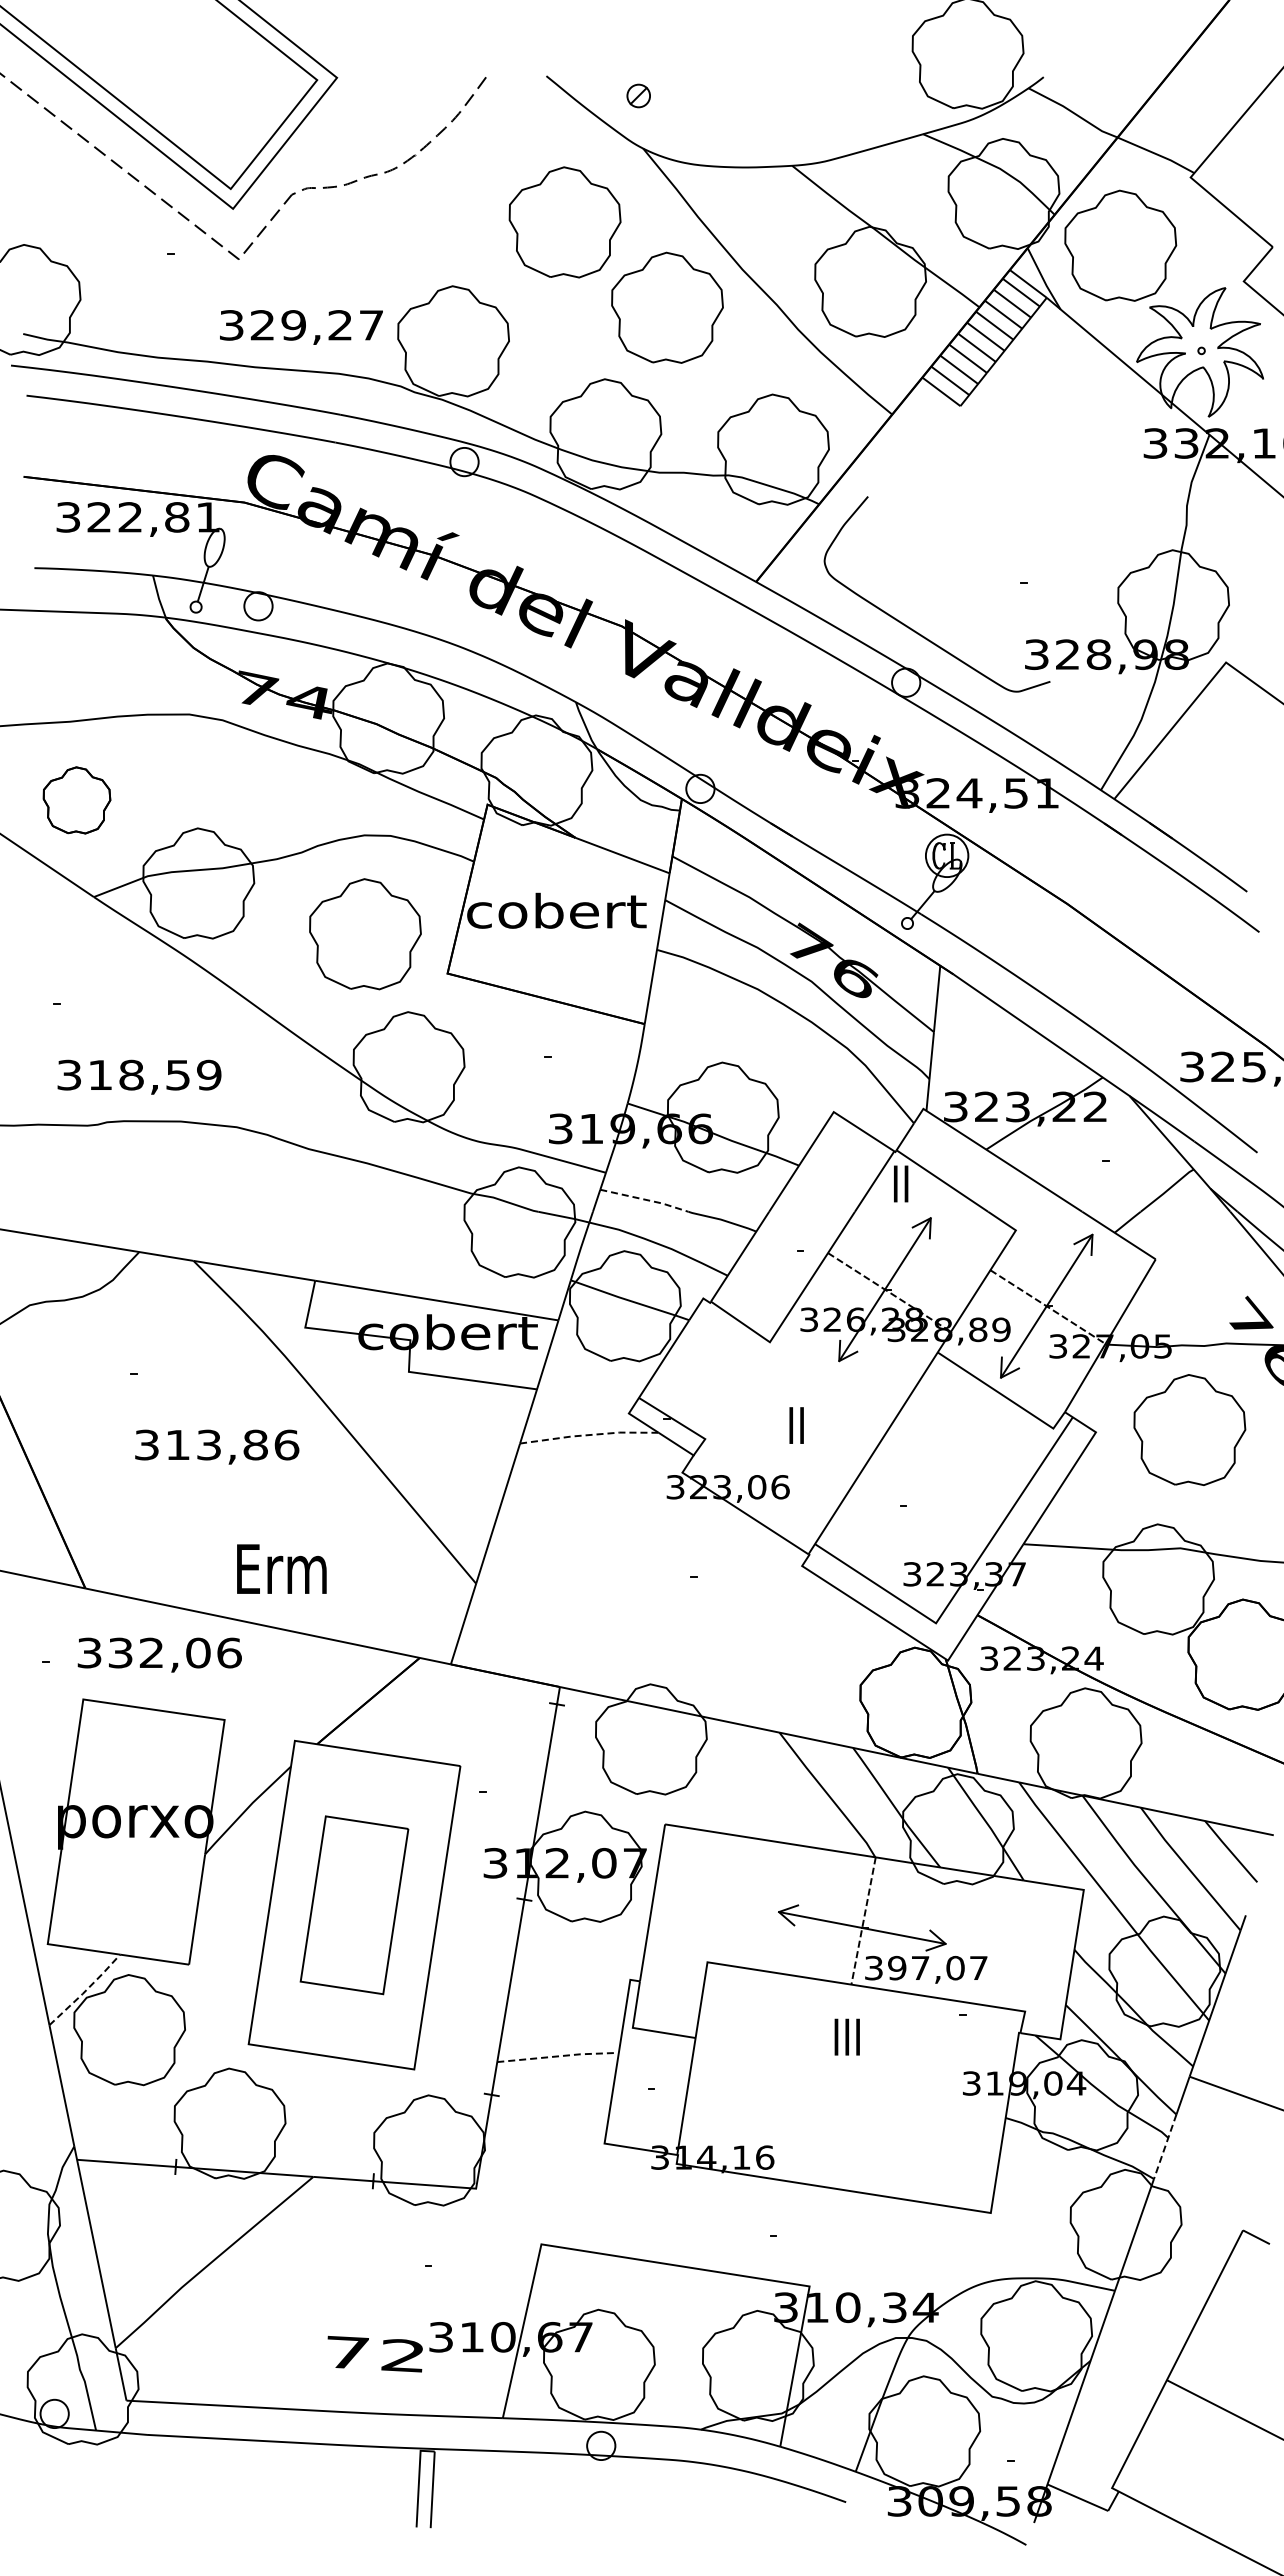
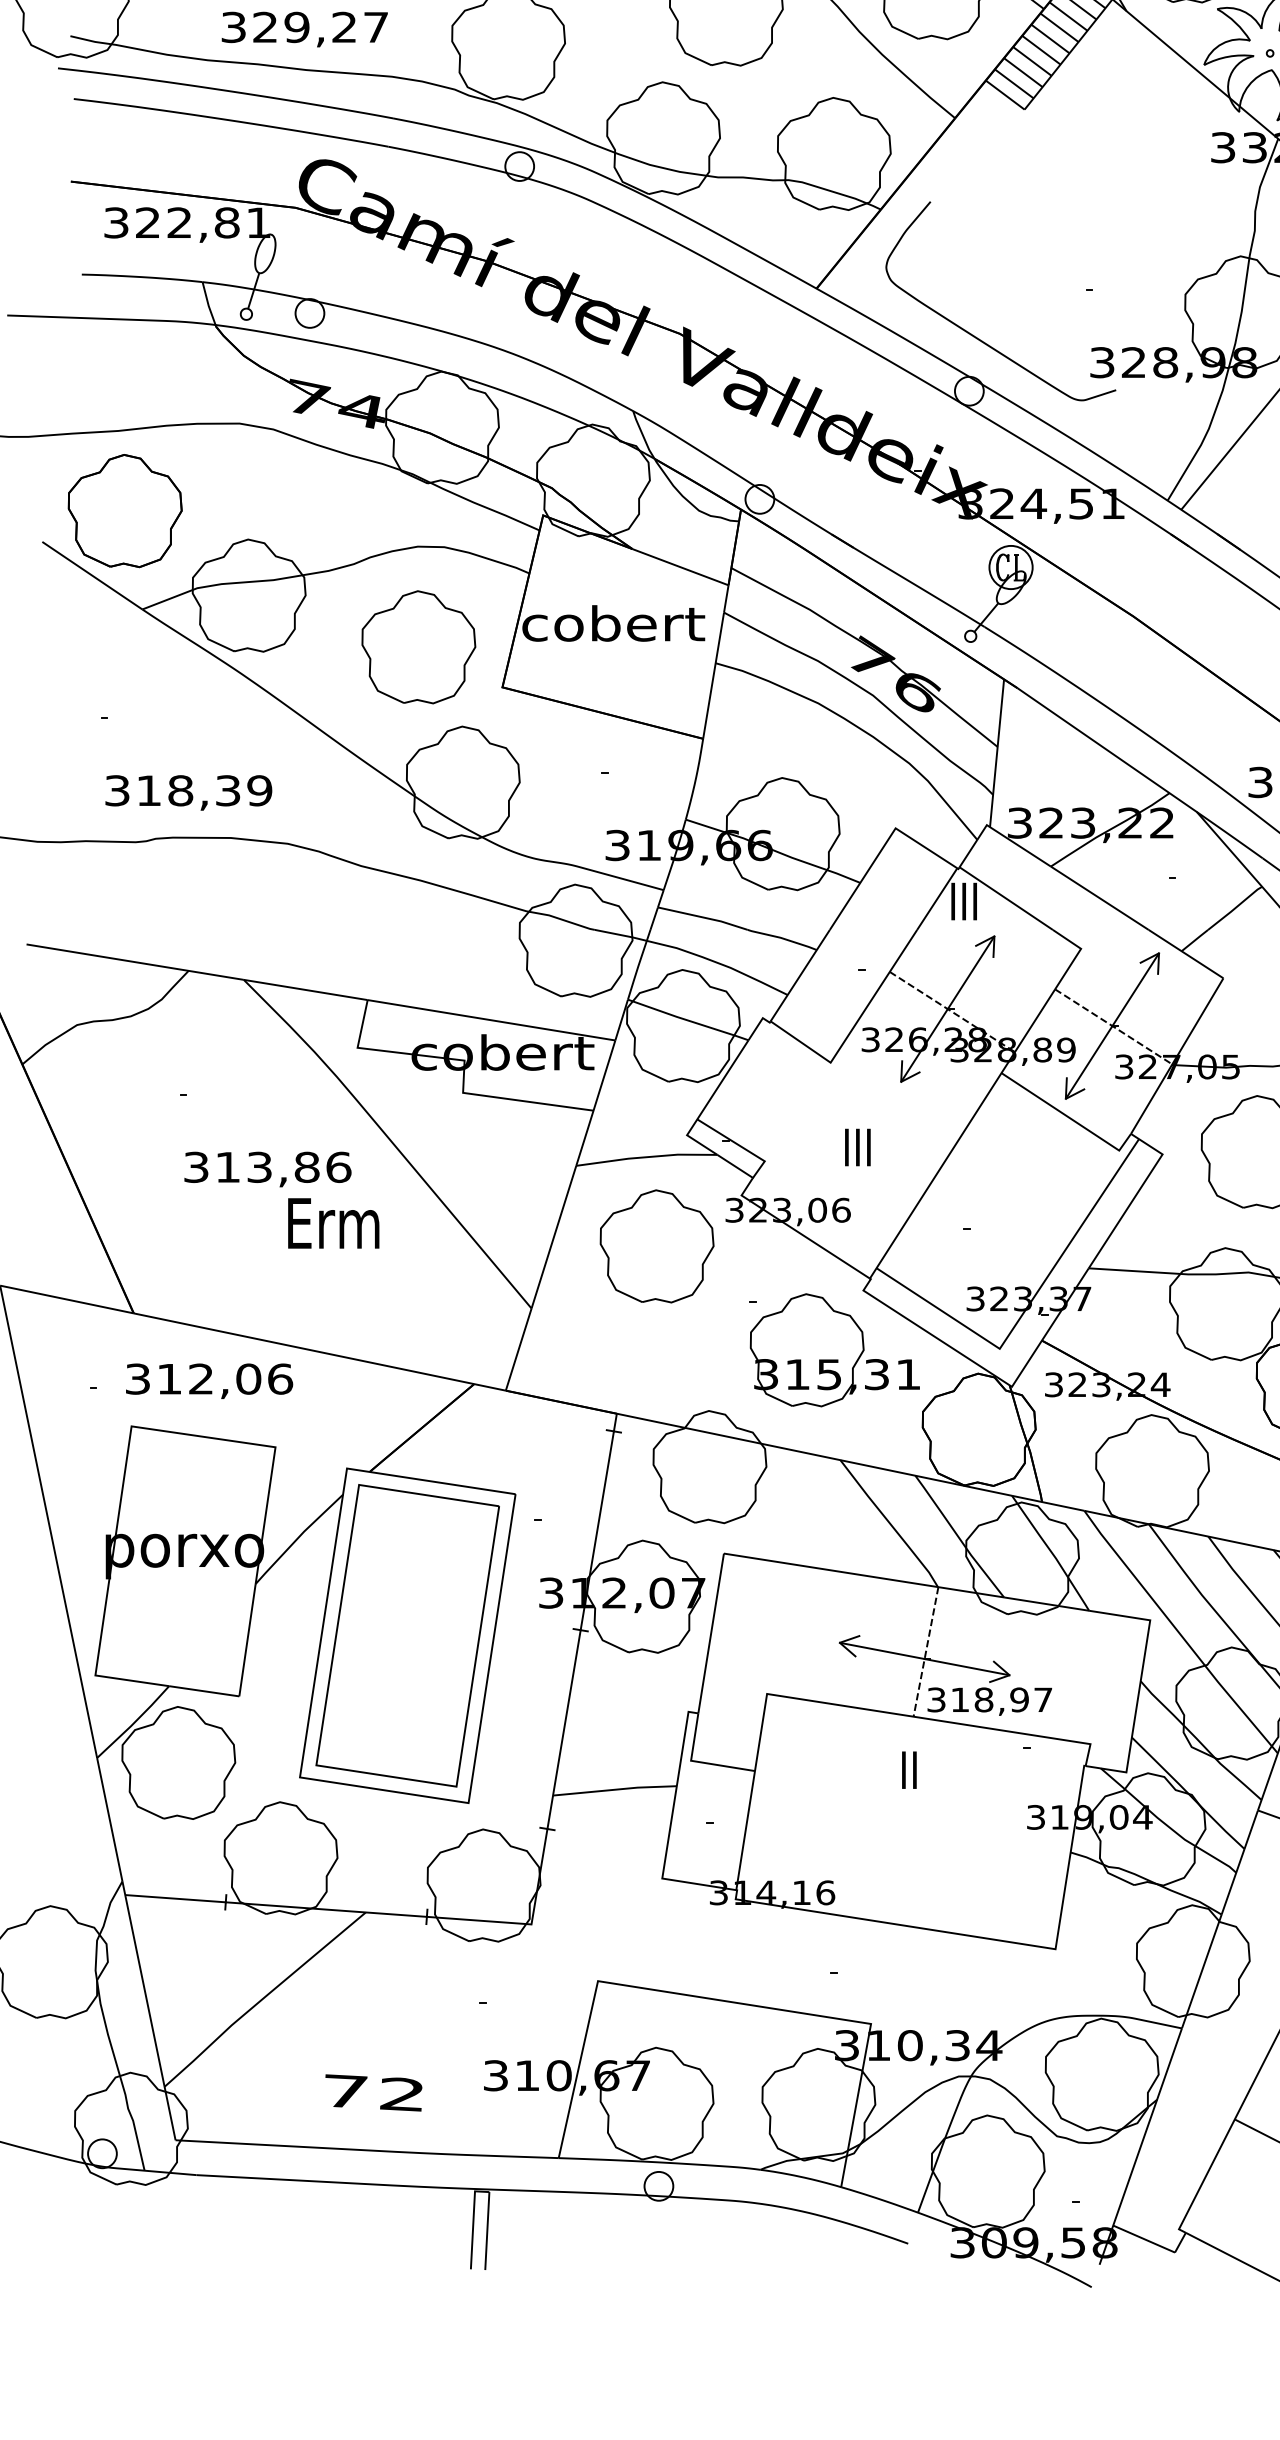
text: (301, 327) -> (304, 29), moved
part: (76, 800) -> (124, 511), size x1.67
text: (178, 1074) -> (228, 790), 318,59 -> 318,39
text: (900, 1183) -> (963, 901), II -> III
line: (645, 1199) -> (703, 917), dashed -> solid
text: (796, 1425) -> (857, 1147), II -> III
line: (589, 1435) -> (646, 1157), dashed -> solid
part: (599, 1522) -> (657, 1246), added
text: (281, 1568) -> (333, 1222), moved
part: (773, 1624) -> (834, 1350), added
text: (120, 1652) -> (169, 1378), 332,06 -> 312,06
part: (354, 1905) -> (407, 1636), size x1.67
text: (926, 1967) -> (990, 1699), 397,07 -> 318,97
line: (86, 1990) -> (134, 1722), dashed -> solid
text: (846, 2036) -> (908, 1769), III -> II
line: (559, 2056) -> (616, 1789), dashed -> solid
line: (1165, 2147) -> (1233, 1882), dashed -> solid
text: (374, 2354) -> (373, 2093), moved

